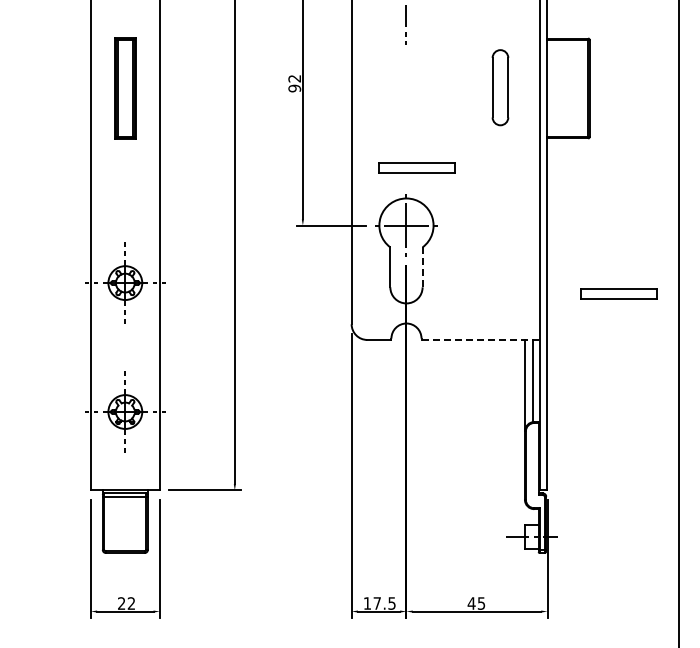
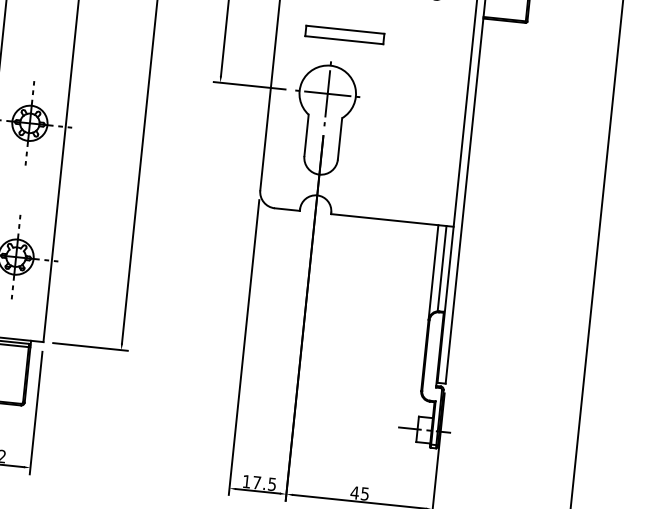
line: (422, 267) -> (339, 139), dashed -> solid
part: (618, 293) -> (540, 187), removed
line: (481, 339) -> (393, 220), dashed -> solid

